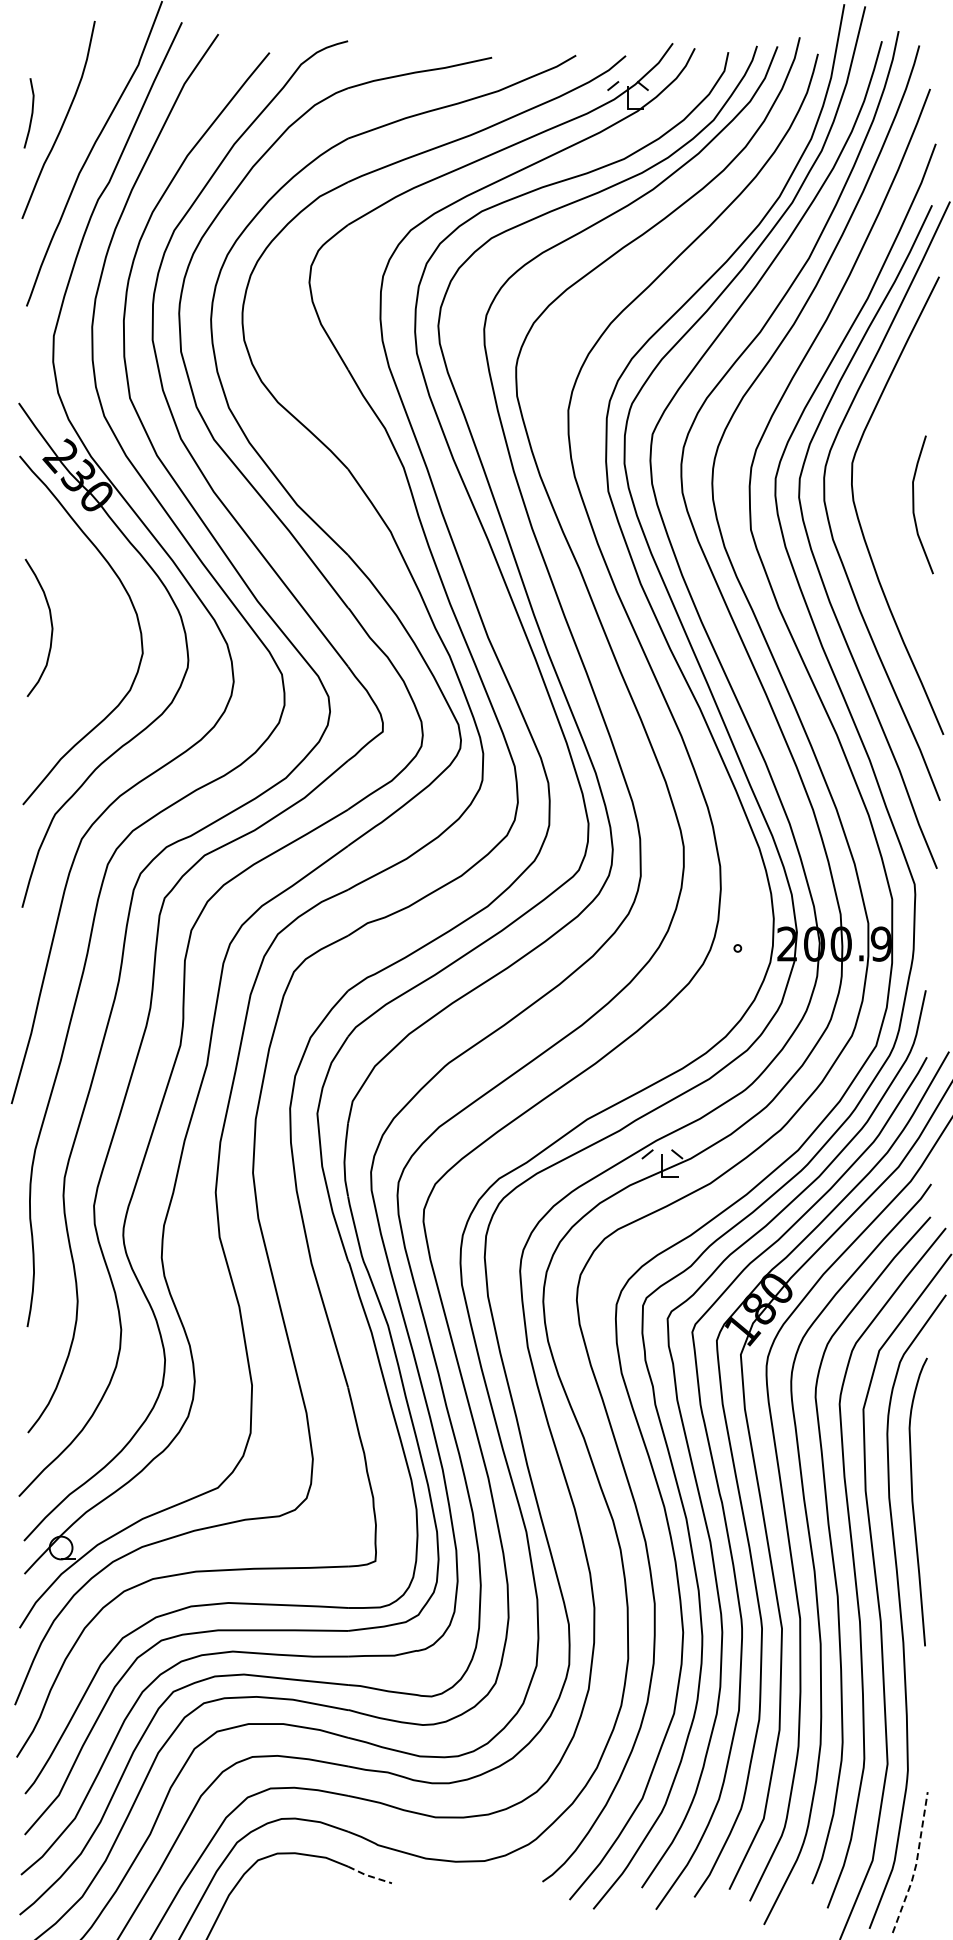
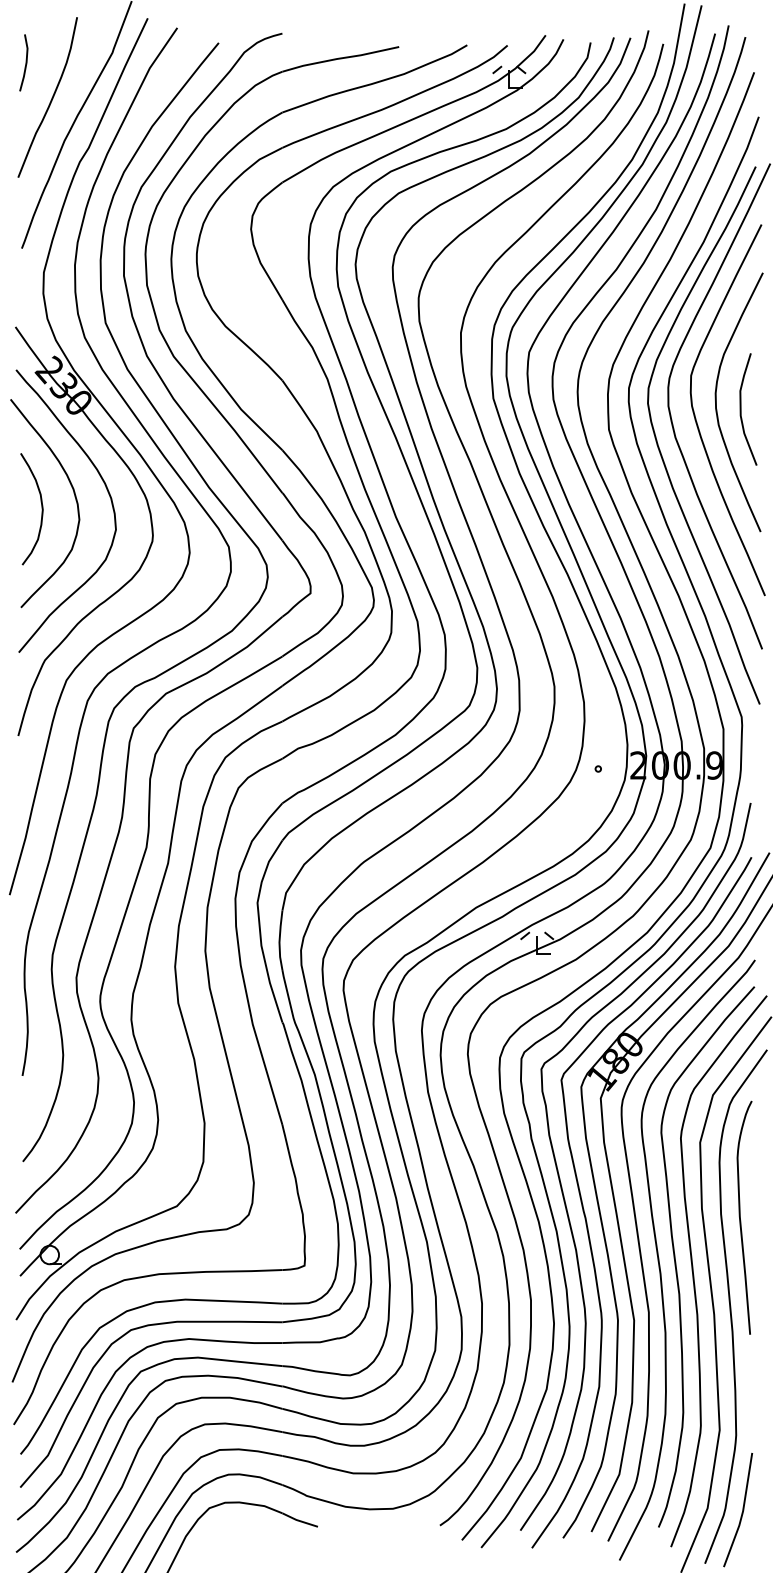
line: (31, 113) -> (25, 63), moved
curve: (883, 496) -> (716, 402), added
curve: (90, 608) -> (73, 493), added
line: (916, 1864) -> (743, 1511), dashed -> solid
line: (369, 1876) -> (299, 1521), dashed -> solid

